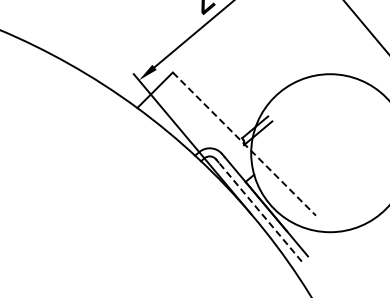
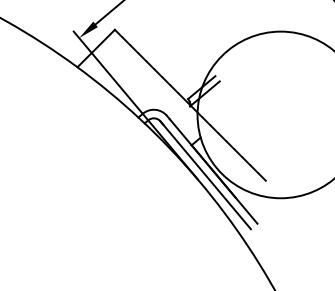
line: (244, 144) -> (190, 105), dashed -> solid
line: (258, 210) -> (205, 175), dashed -> solid

